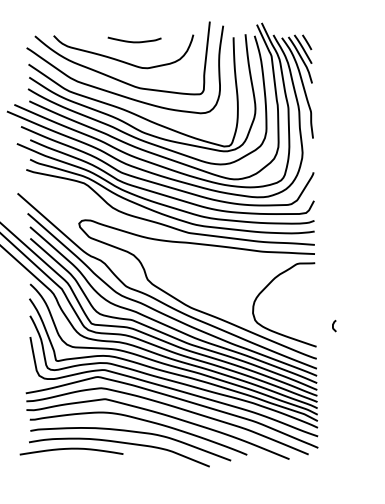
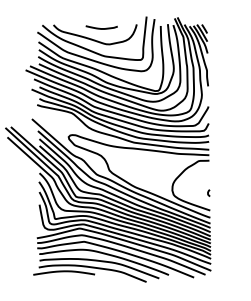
curve: (333, 324) -> (208, 192), moved

